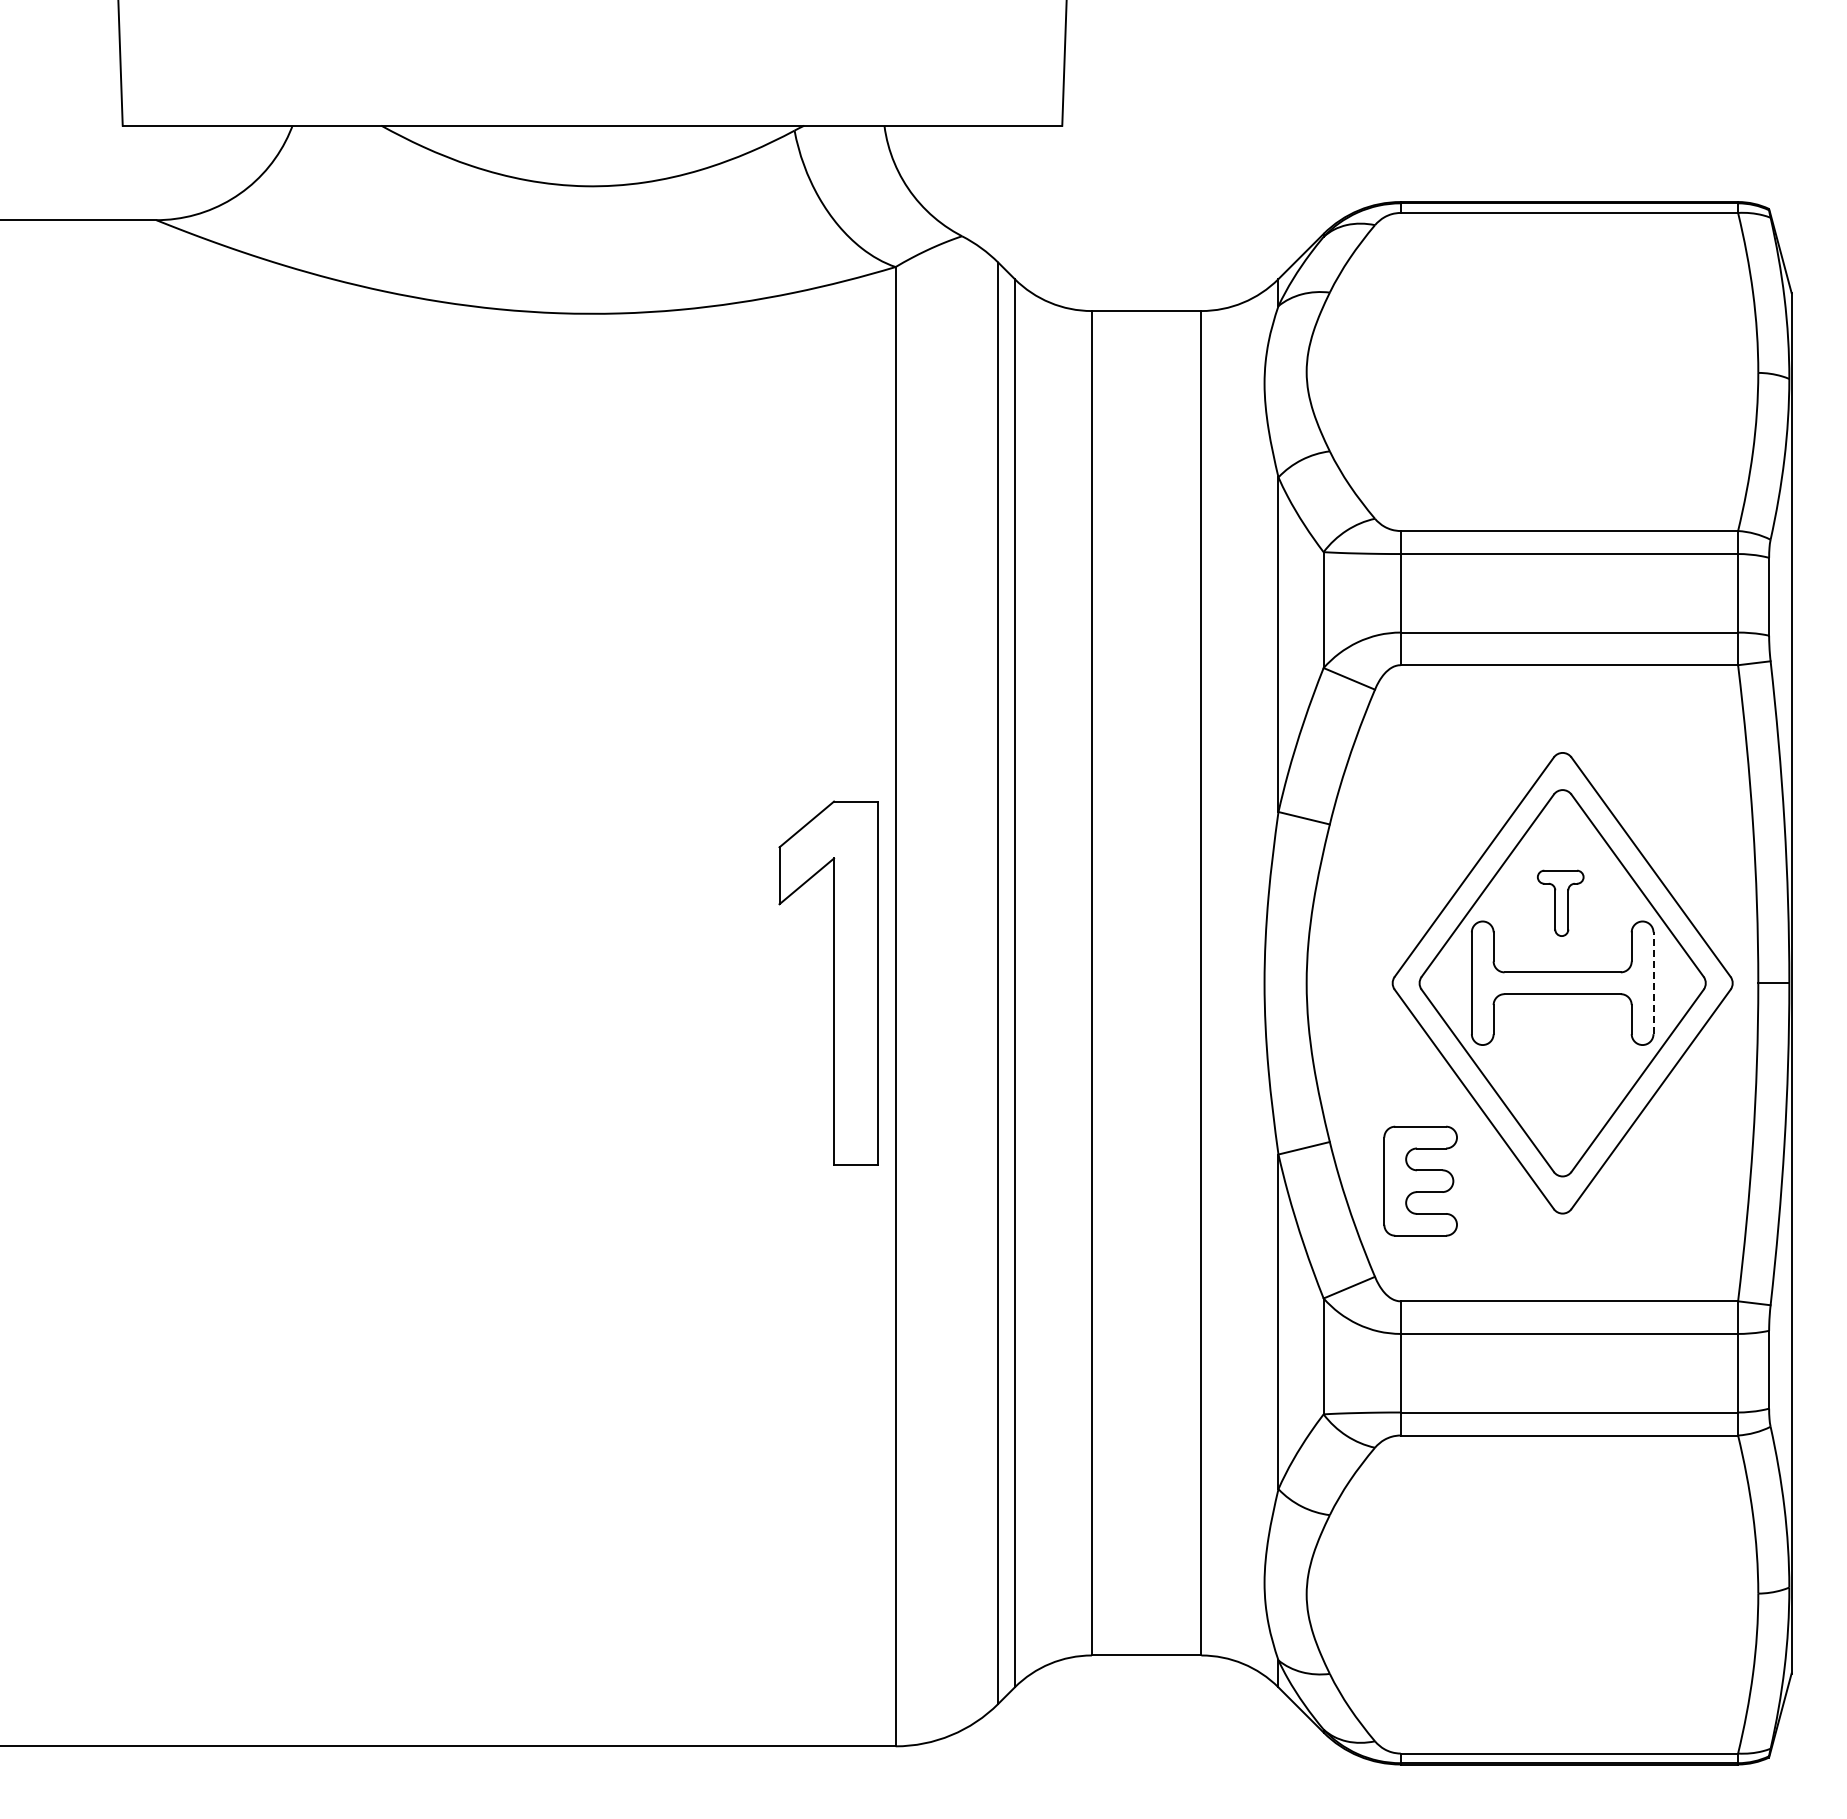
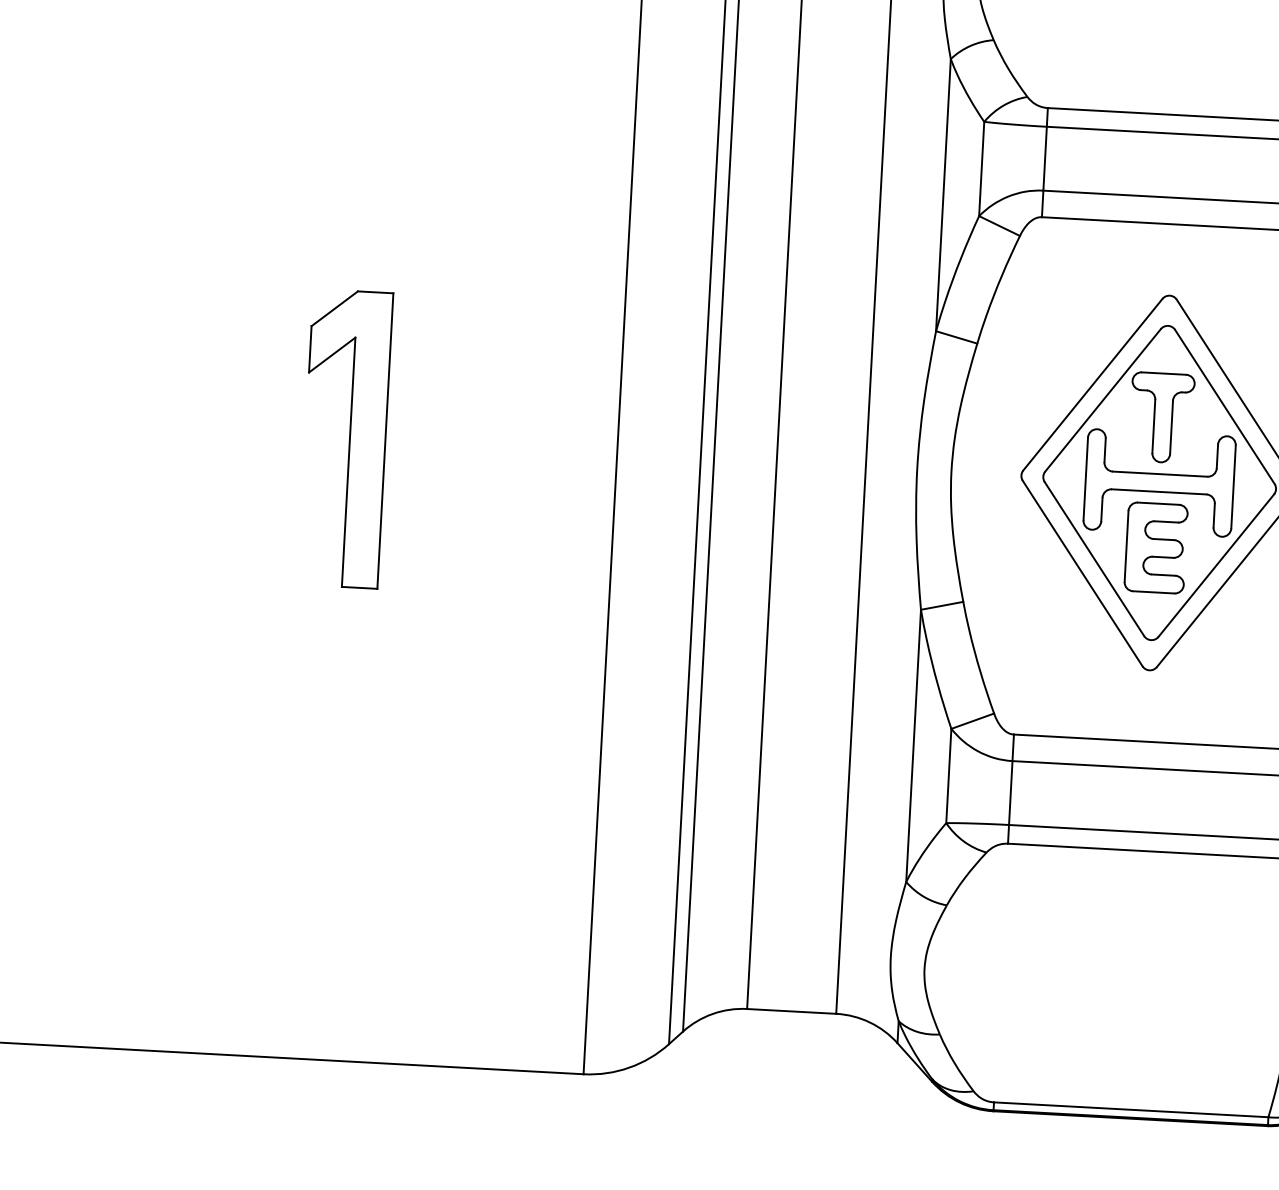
part: (1560, 903) -> (1161, 418), size x1.67
part: (828, 982) -> (345, 438), moved
line: (1653, 983) -> (1233, 487), dashed -> solid
part: (1420, 1180) -> (1156, 547), moved

